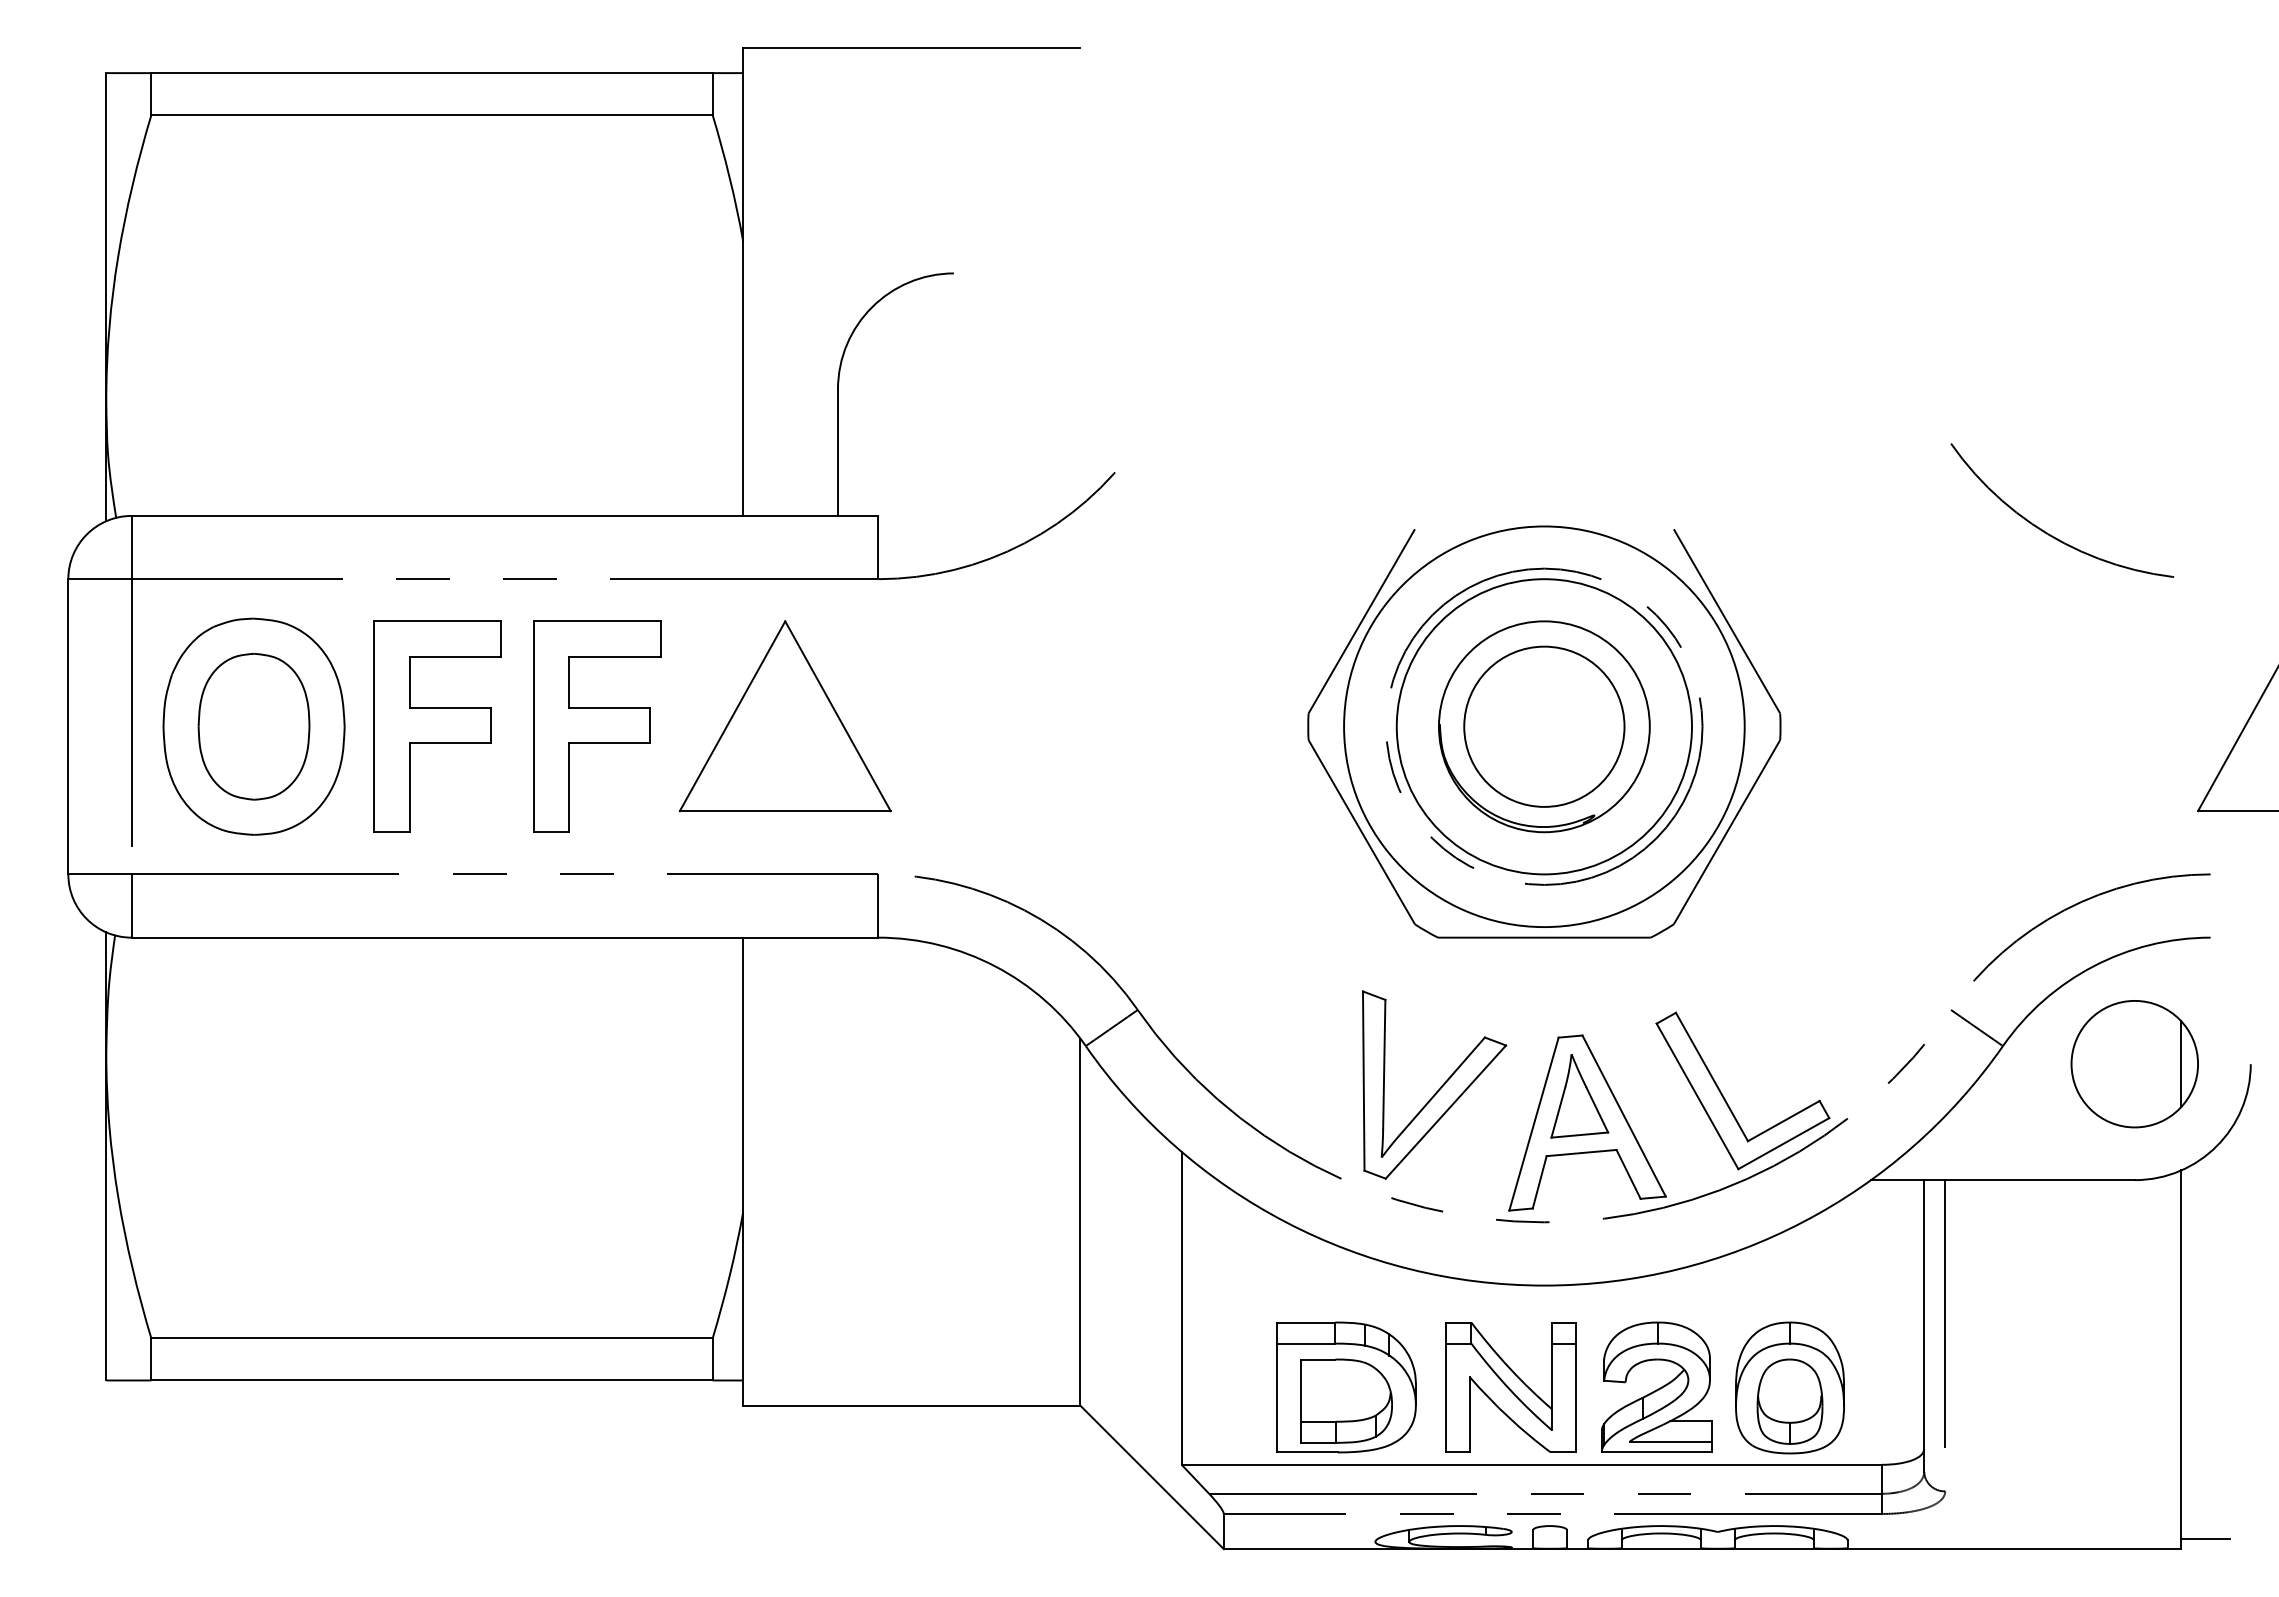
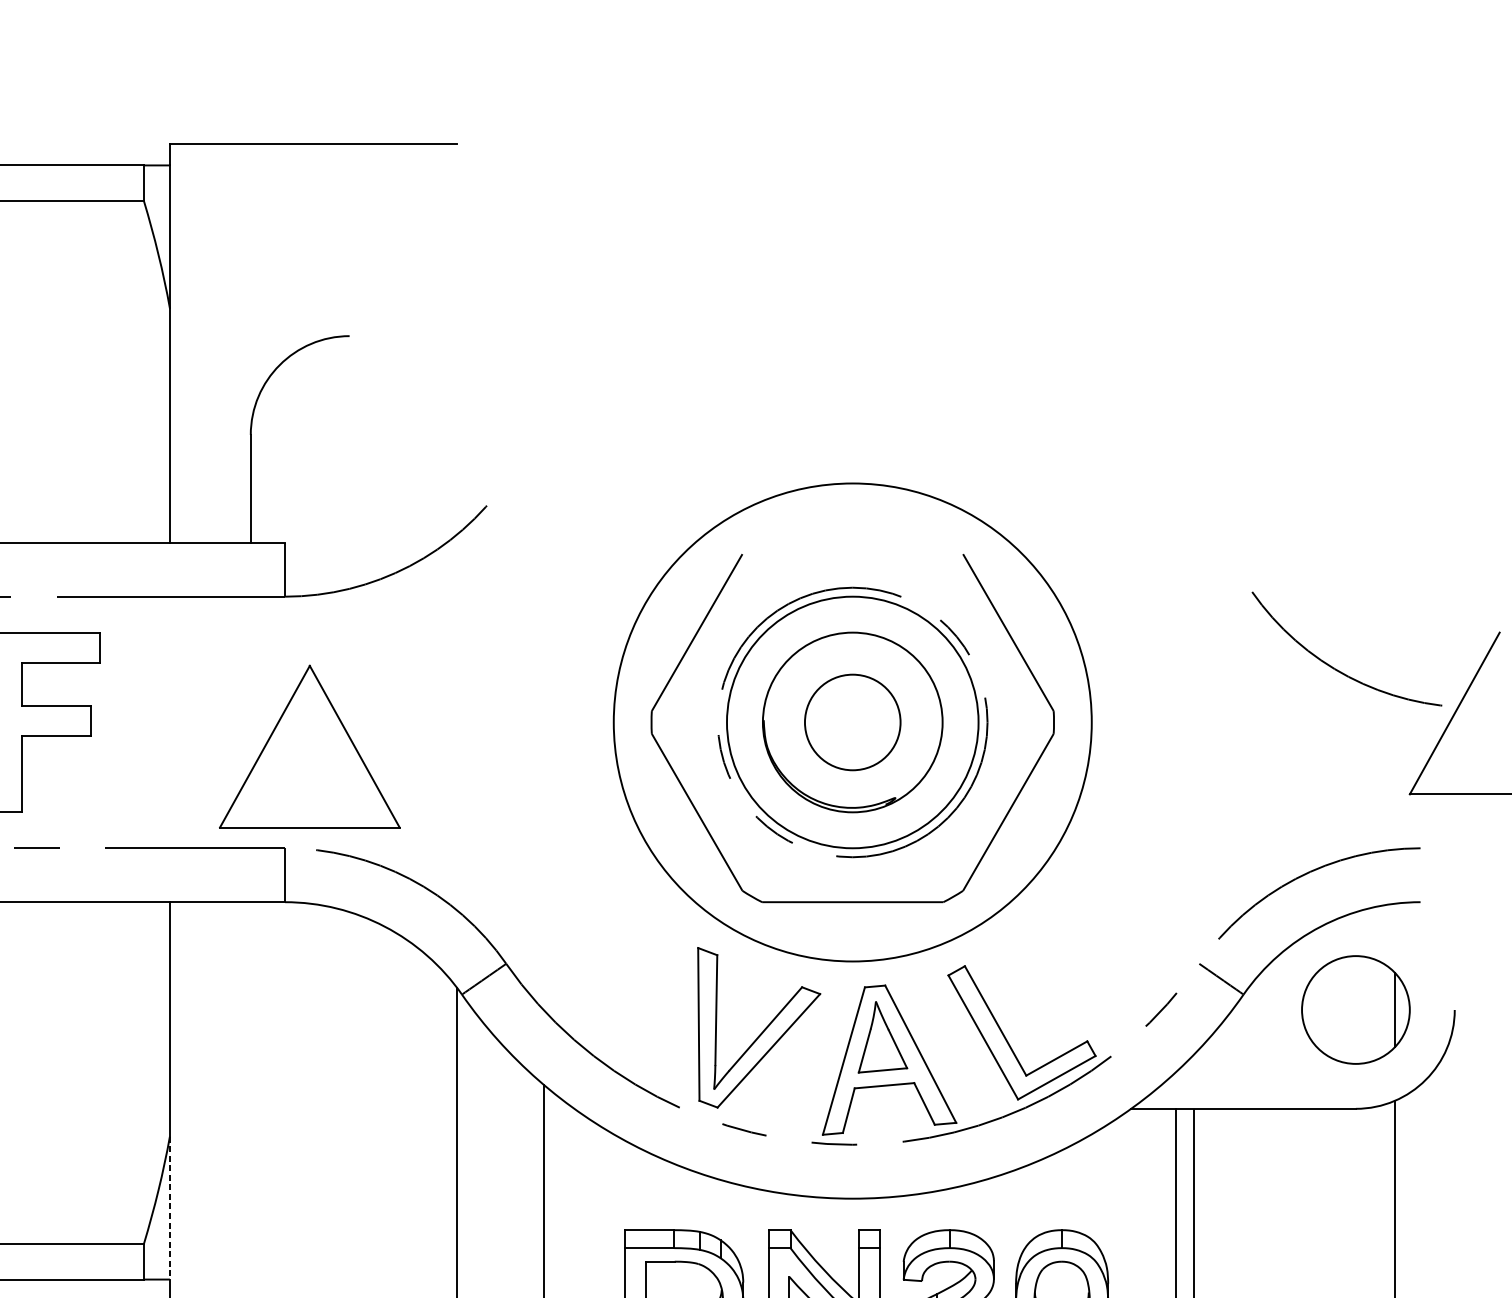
arc: (2049, 533) -> (1336, 668), moved
part: (784, 716) -> (309, 746), moved
circle: (1544, 726) -> (852, 722), size x0.7
circle: (1544, 726) -> (852, 722), size x1.4
line: (743, 1296) -> (170, 1207), solid -> dashed

